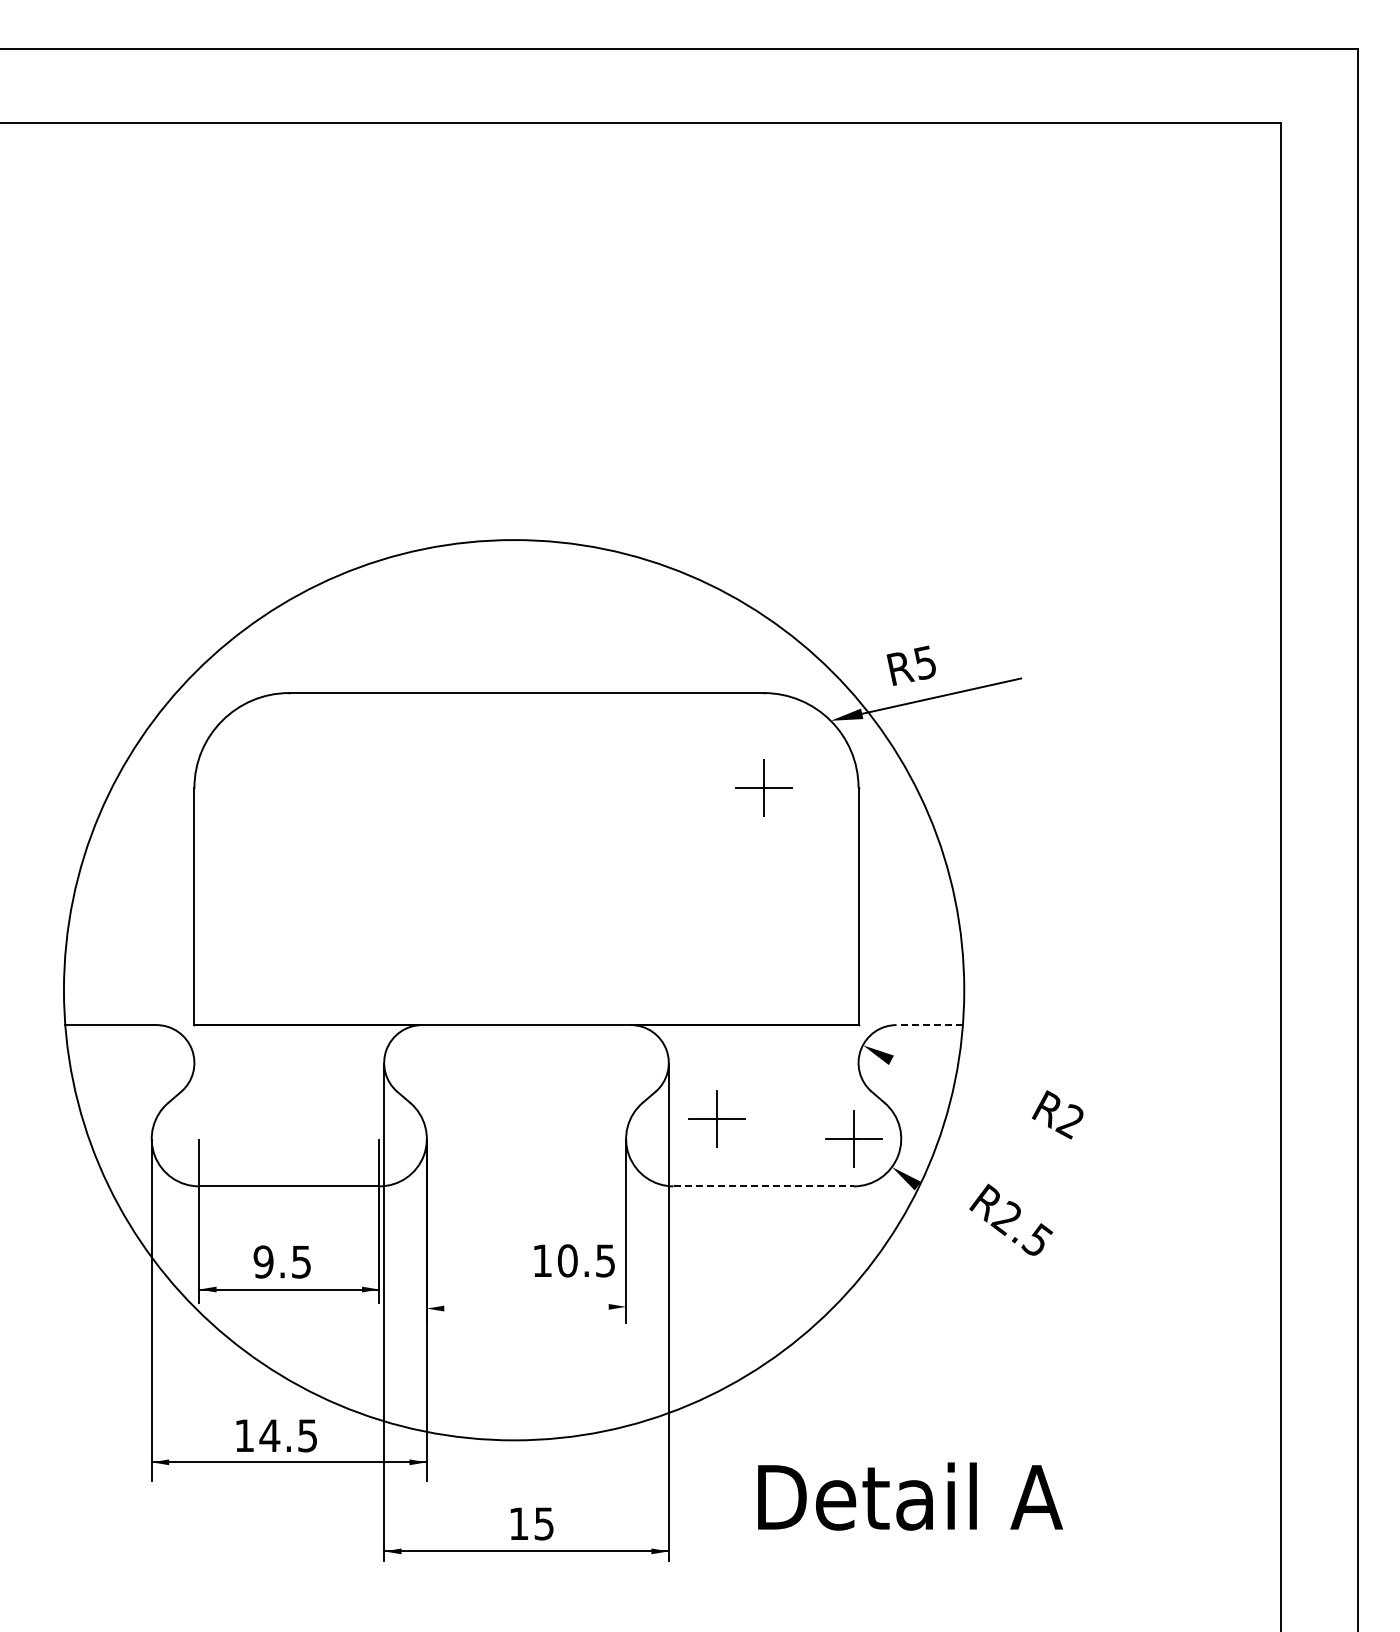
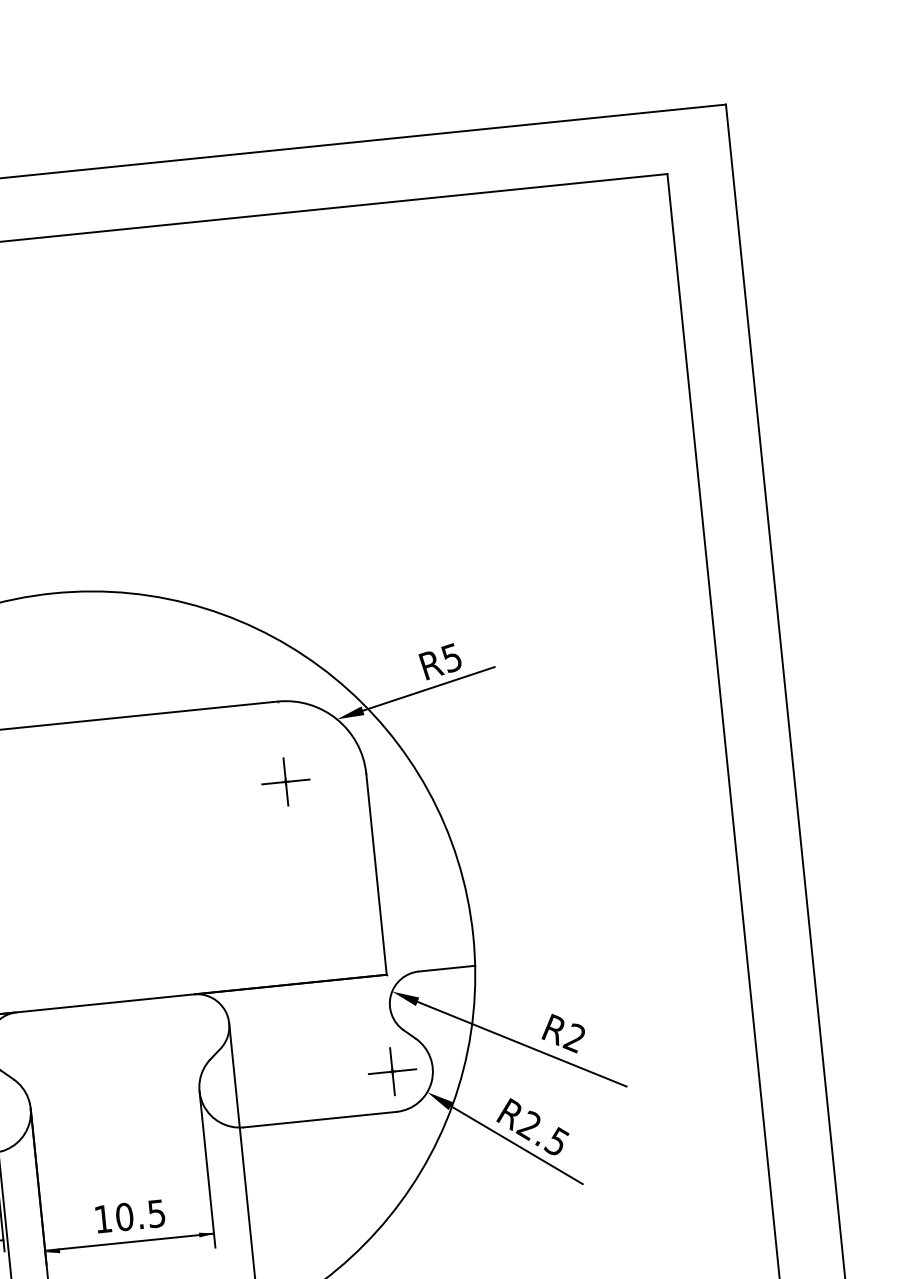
text: (910, 665) -> (439, 661), moved
line: (929, 1025) -> (446, 969), dashed -> solid
part: (716, 1118) -> (274, 1066), removed
line: (1008, 1122) -> (522, 1044), added
line: (764, 1186) -> (320, 1119), dashed -> solid
line: (989, 1239) -> (516, 1145), added
text: (574, 1260) -> (130, 1216), moved
line: (526, 1306) -> (129, 1241), added

